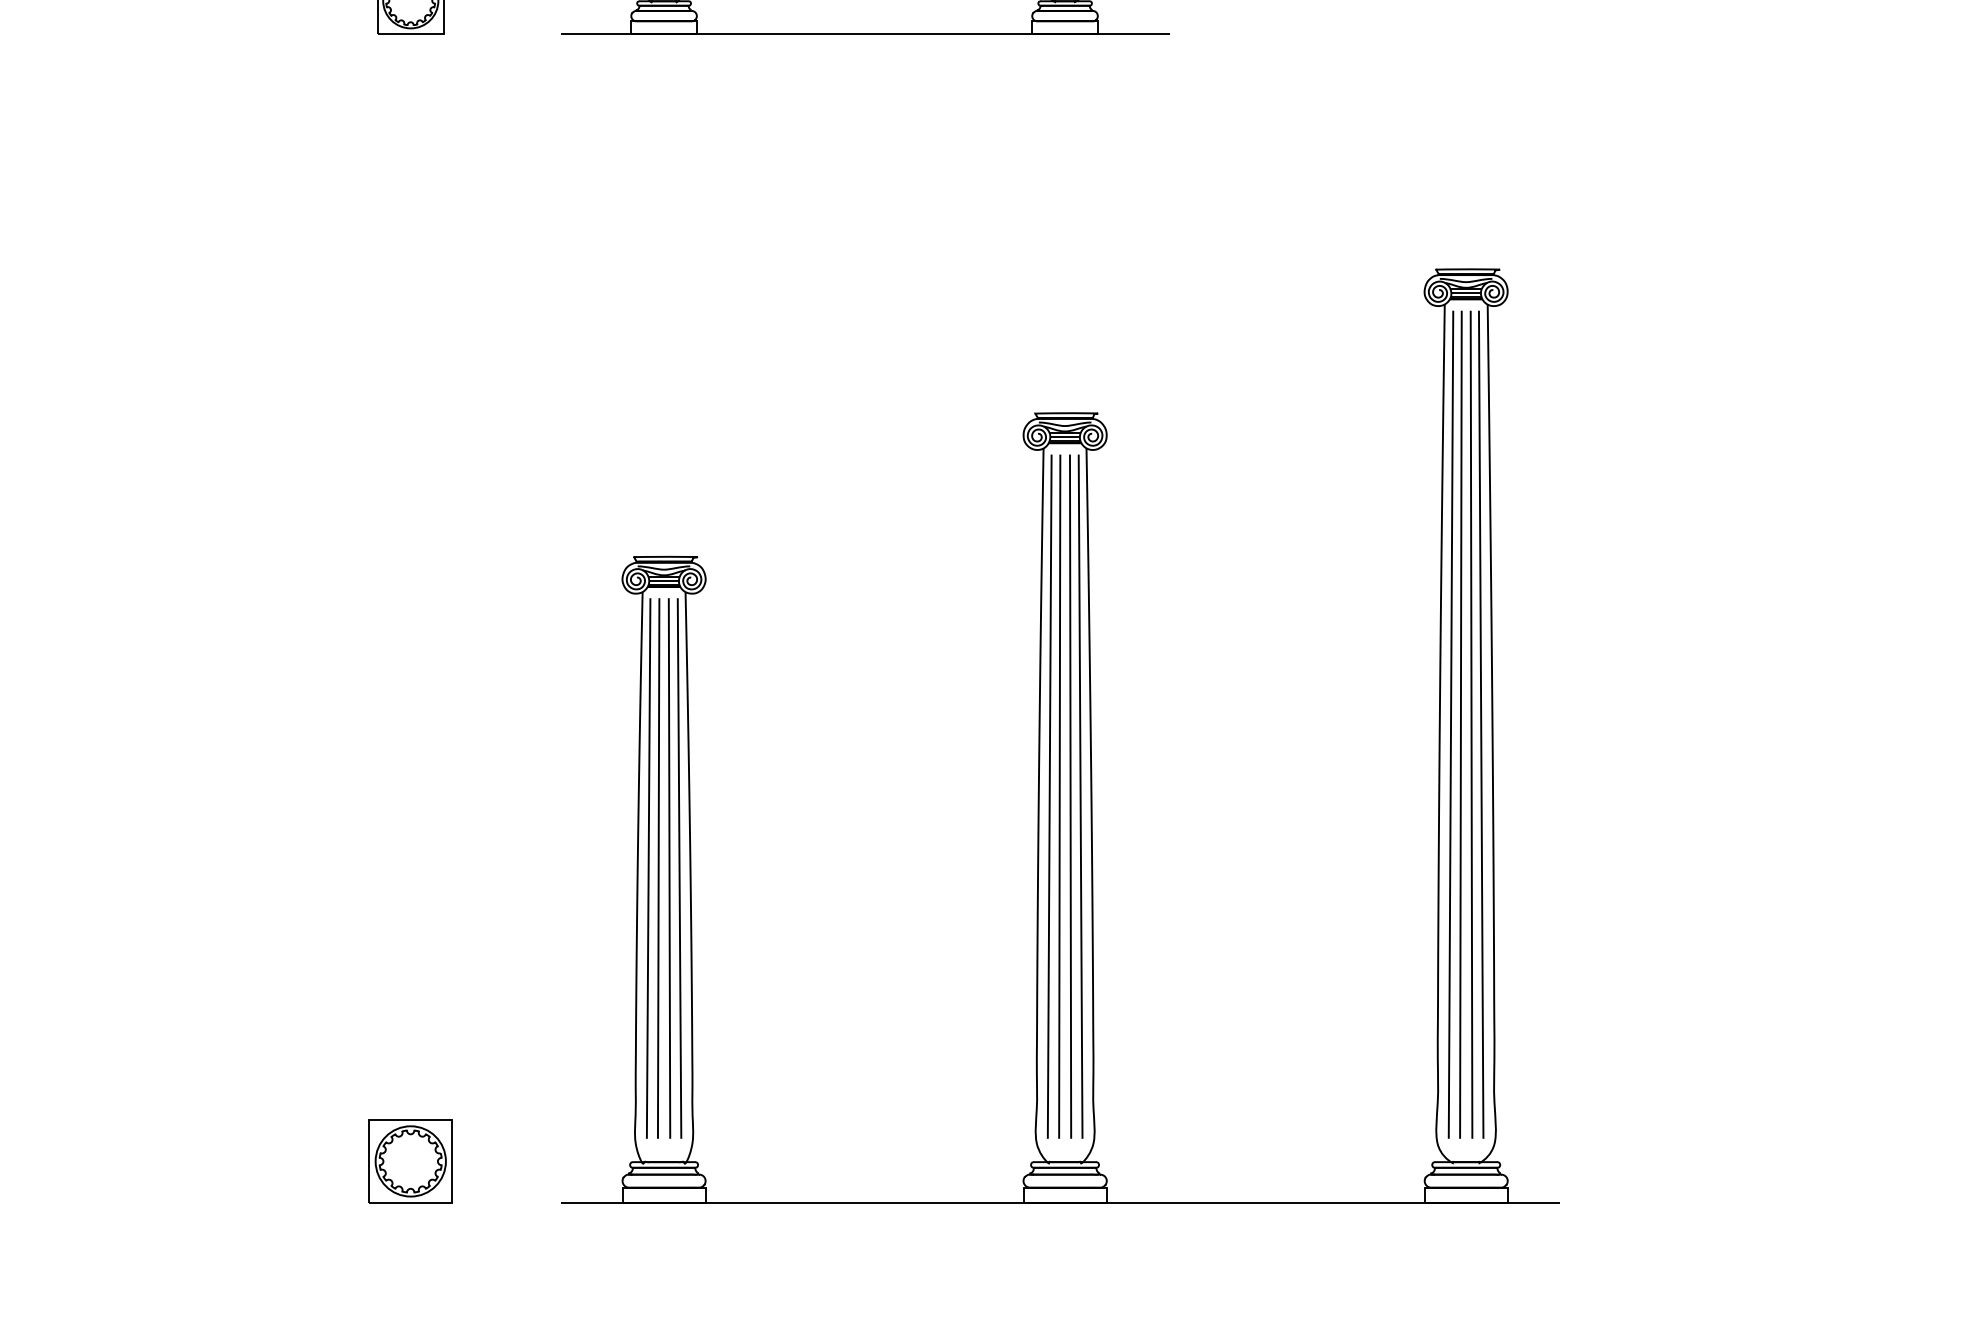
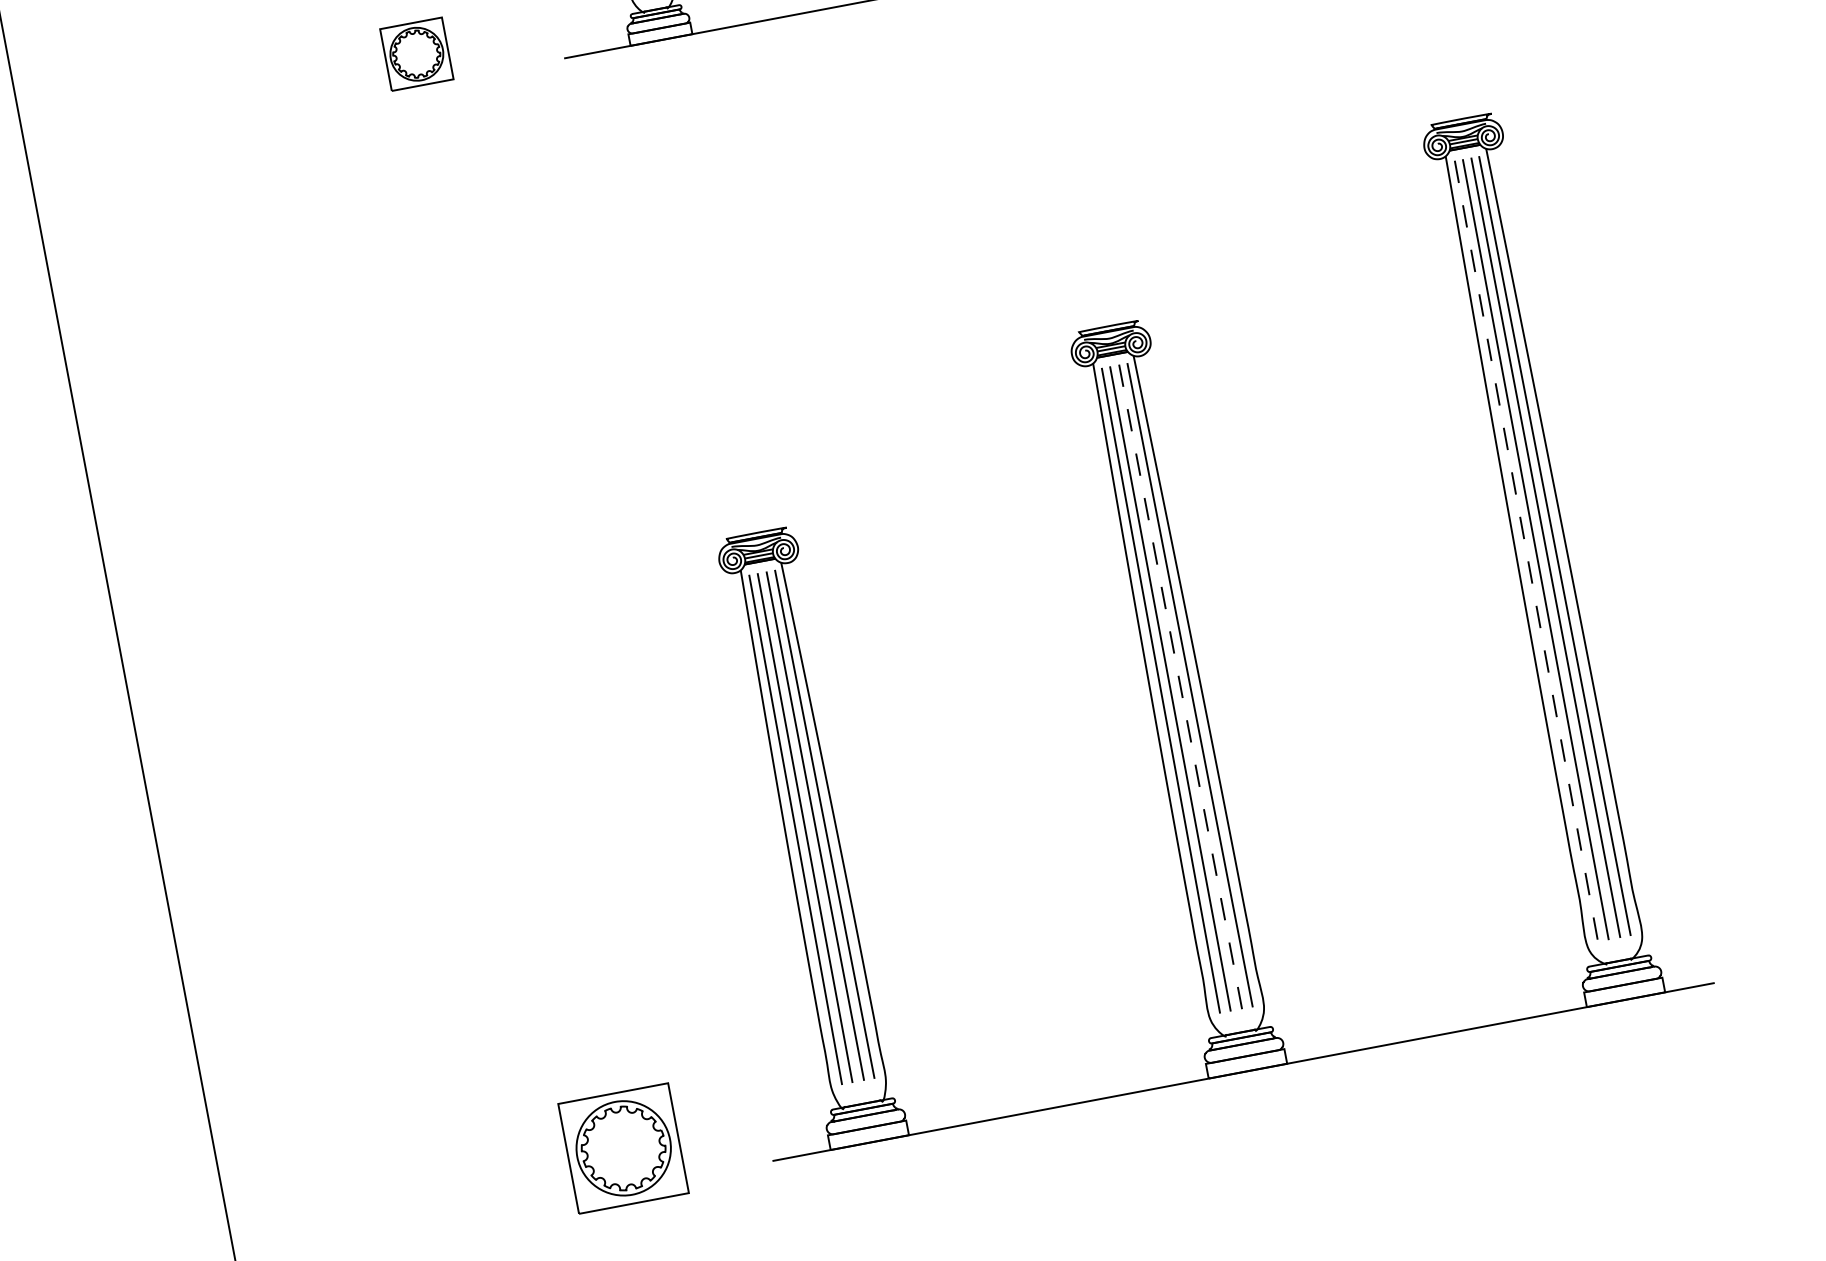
line: (1451, 725) -> (1527, 552), solid -> dashed
line: (1070, 797) -> (1180, 687), solid -> dashed
part: (410, 1161) -> (623, 1148), size x1.4

